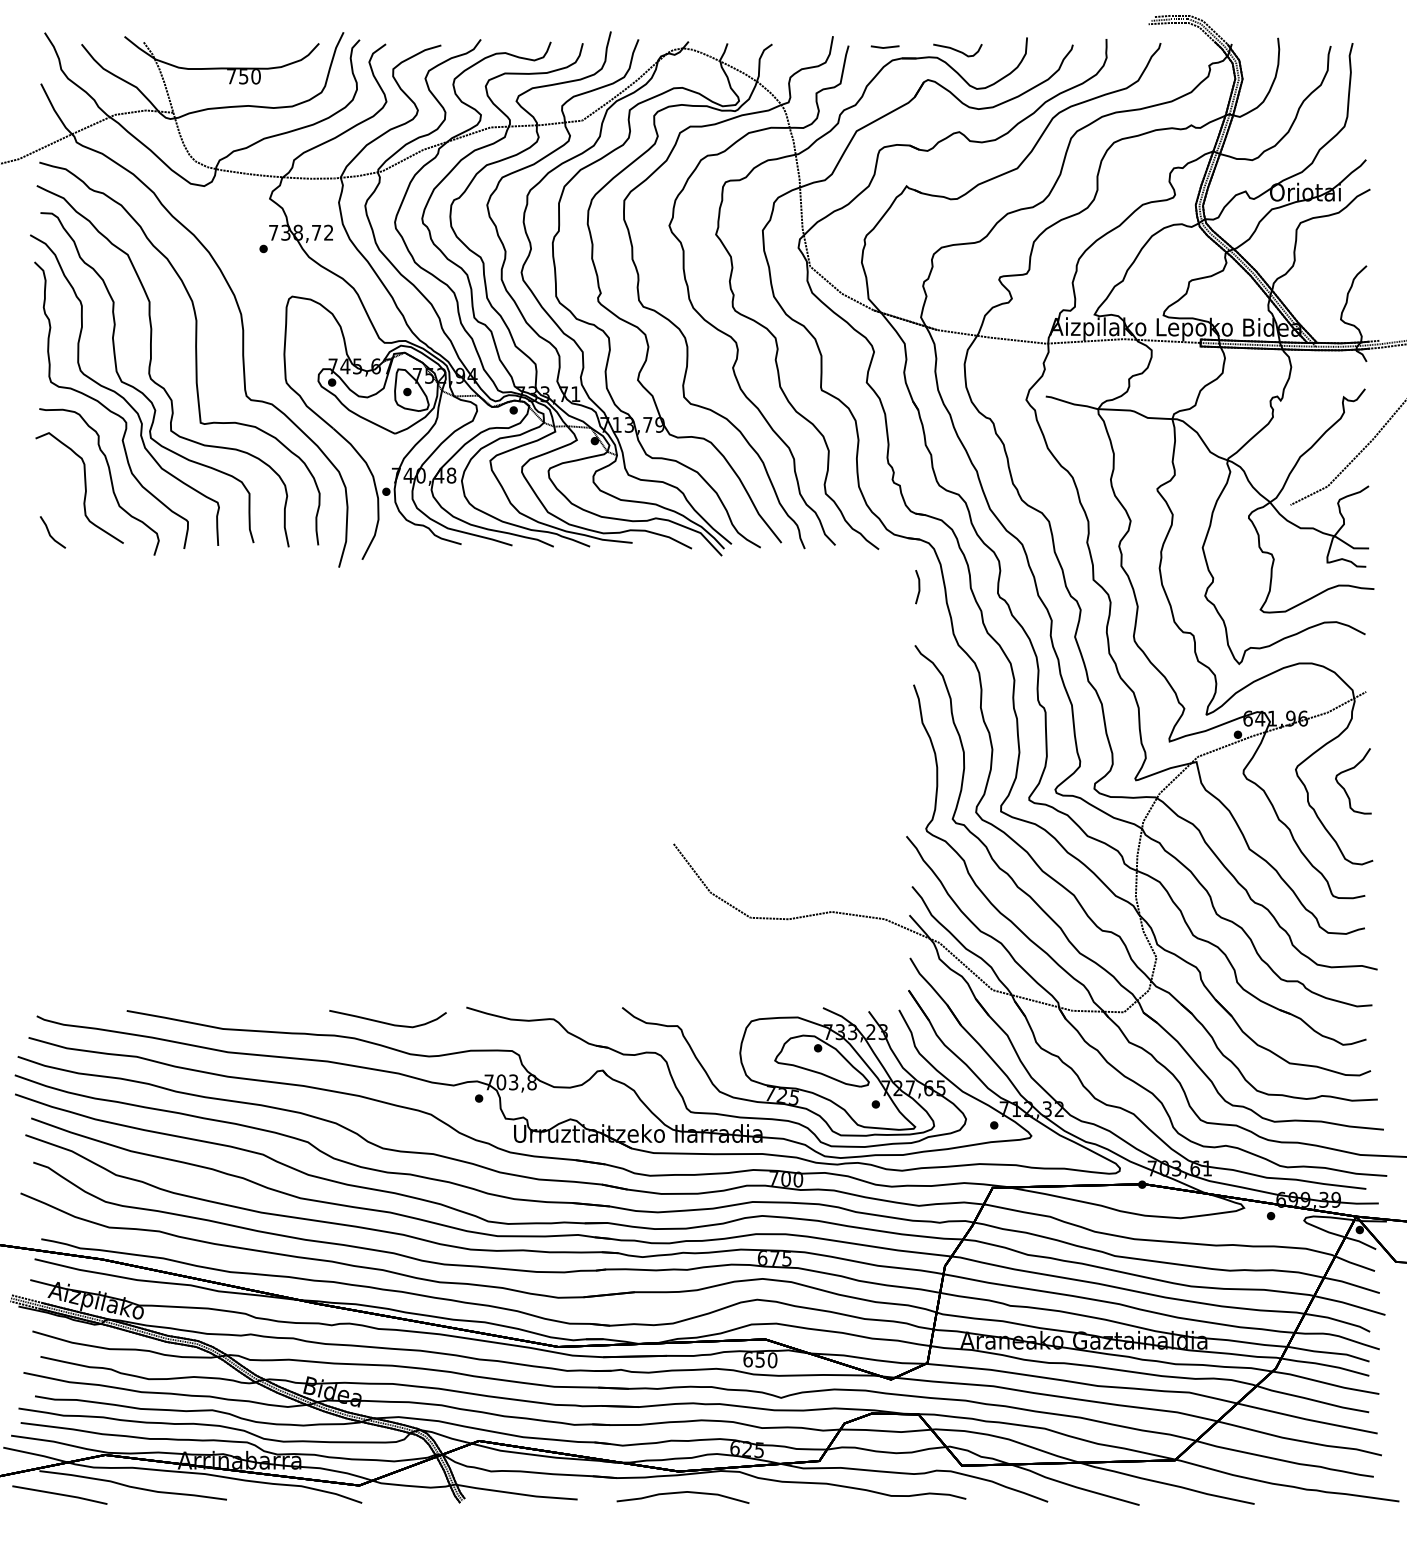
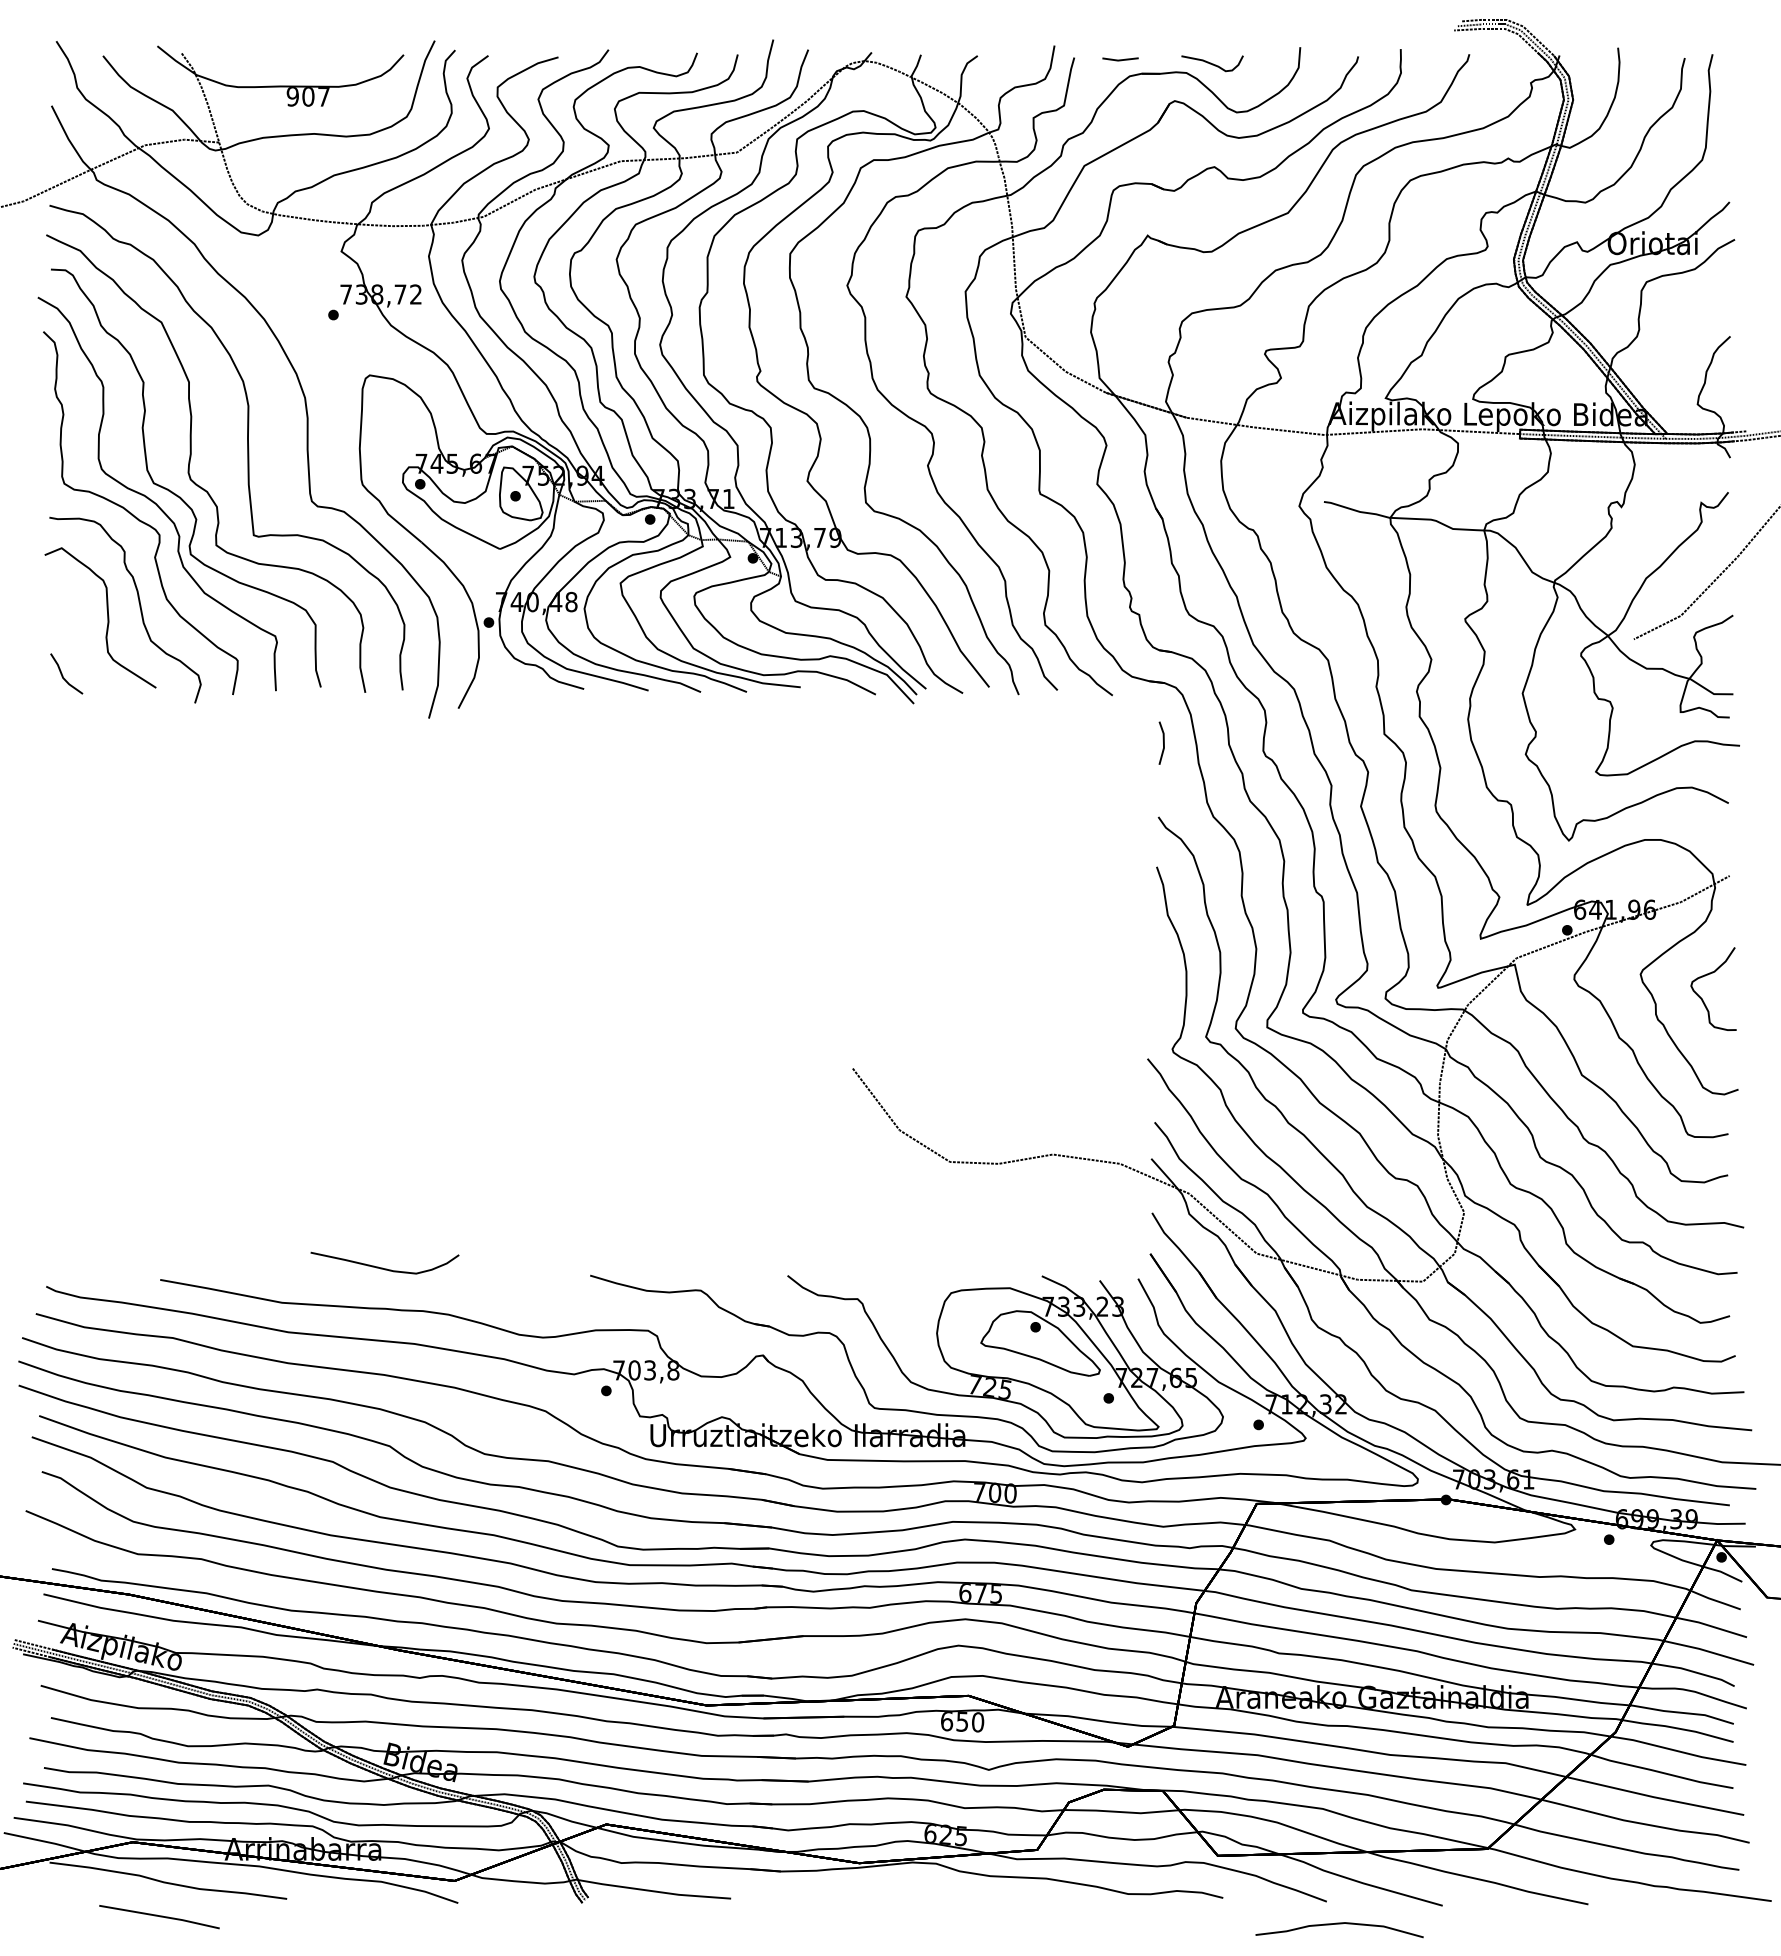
text: (243, 76) -> (308, 96), 750 -> 907
curve: (386, 1022) -> (382, 1267), moved
part: (59, 1495) -> (159, 1917), moved
part: (682, 1497) -> (1339, 1930), moved

